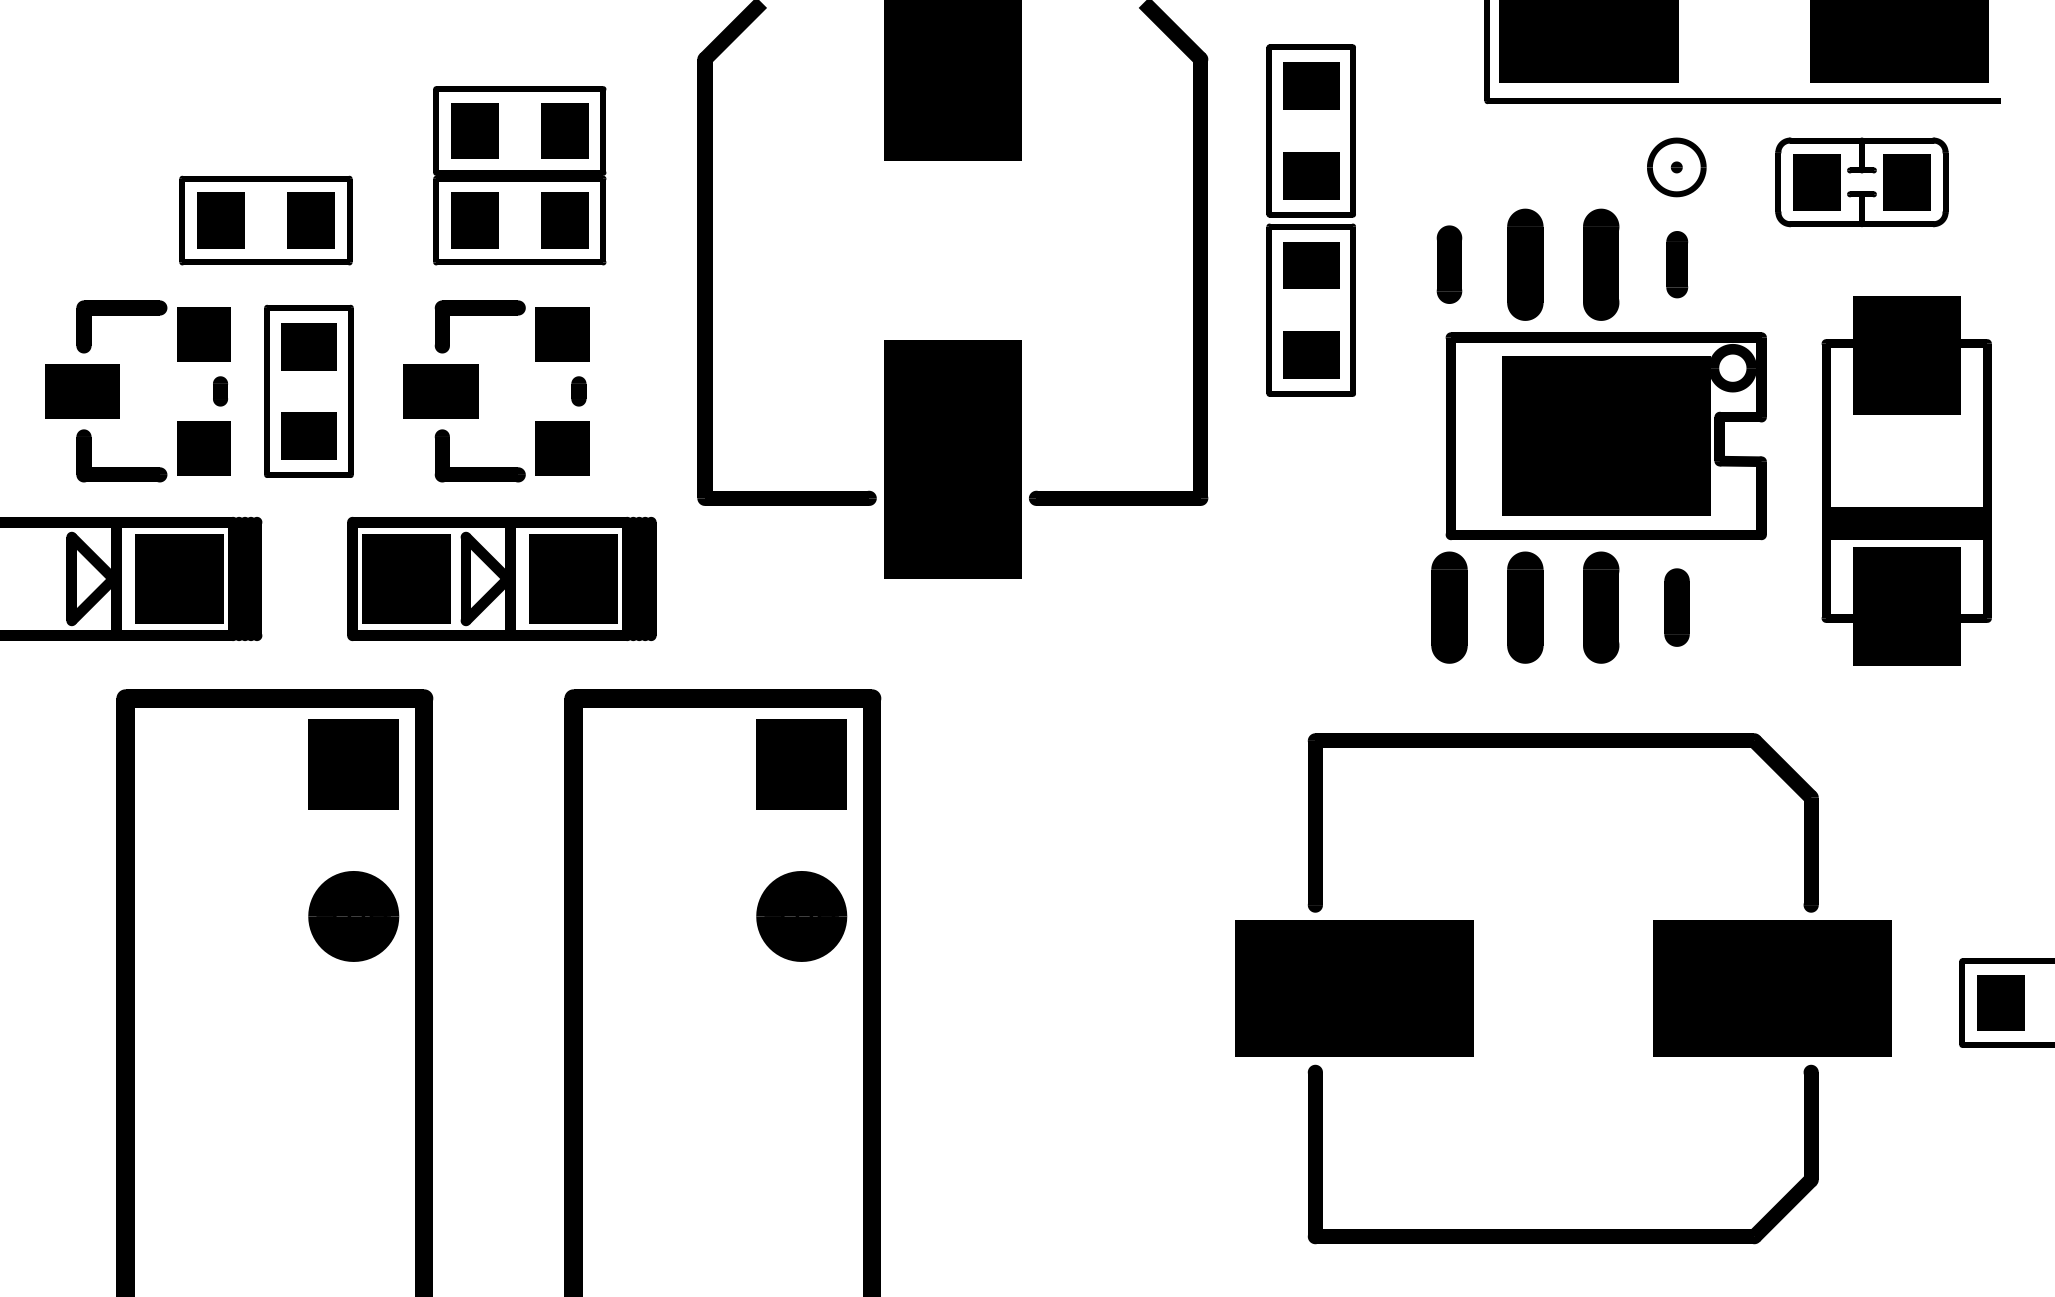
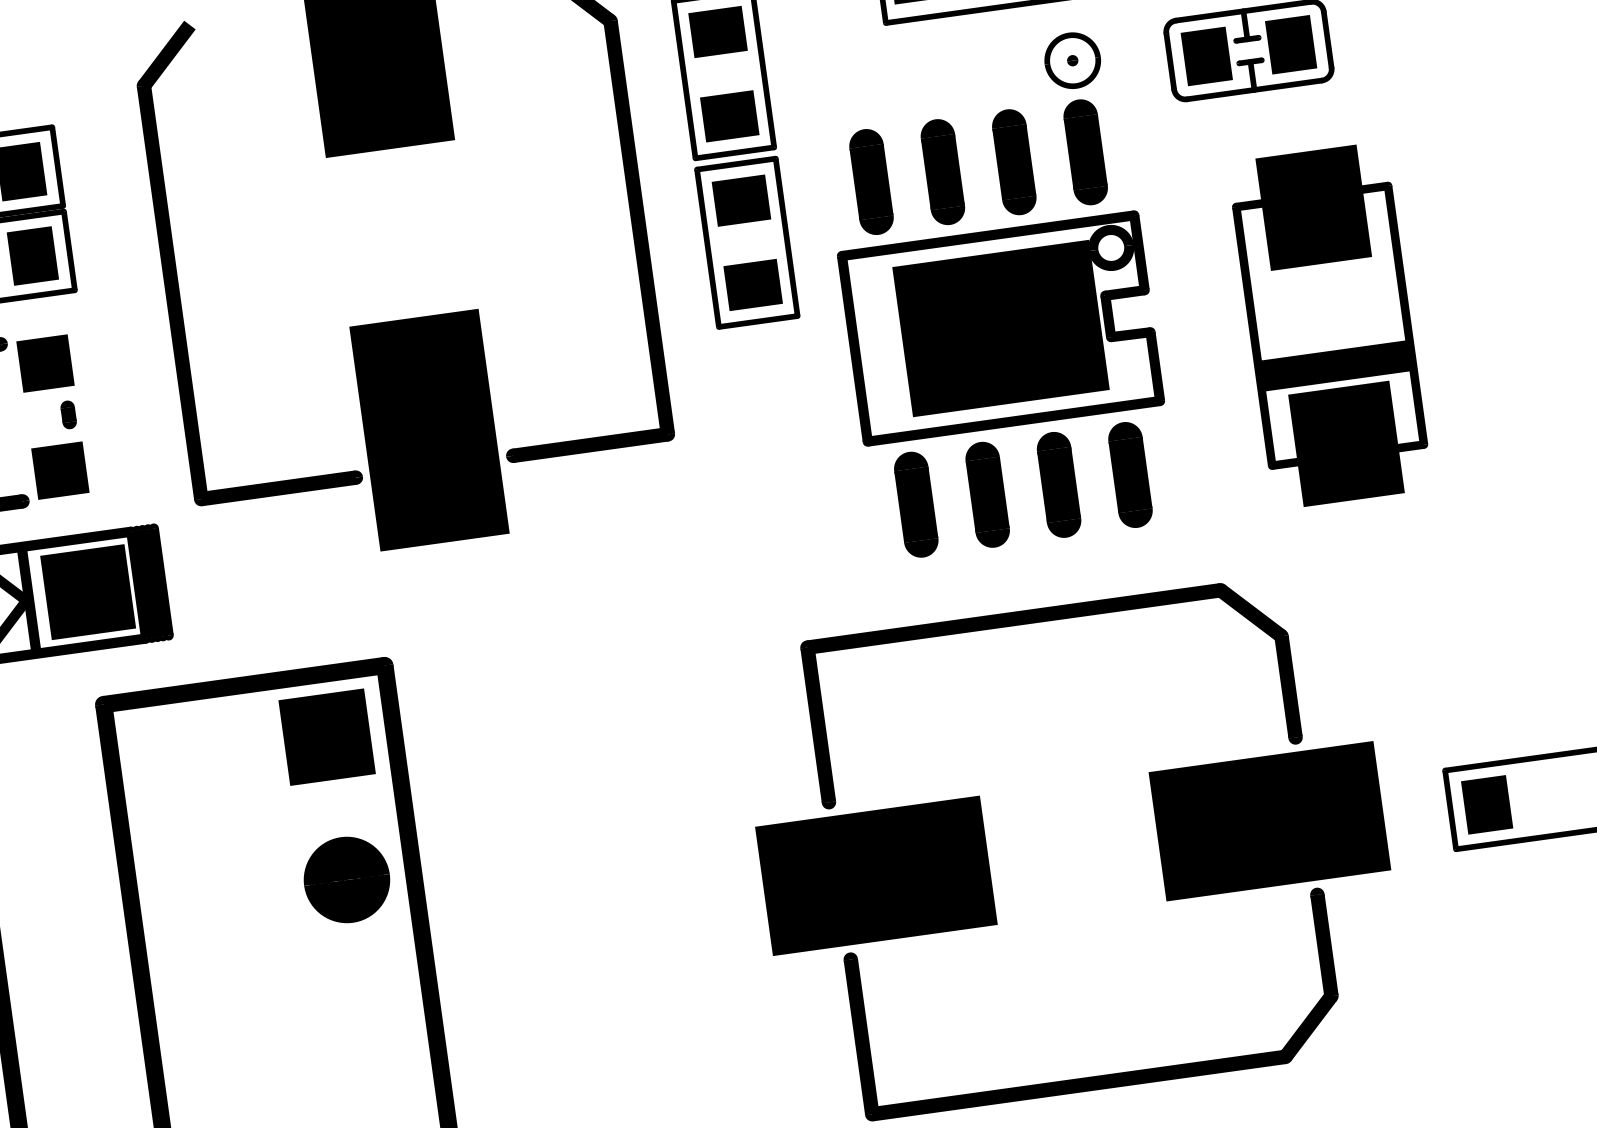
part: (1449, 264) -> (871, 181), size x1.43
part: (1677, 264) -> (1086, 151), size x1.67
part: (1605, 436) -> (1000, 328), moved
part: (1676, 607) -> (1129, 474), size x1.43

